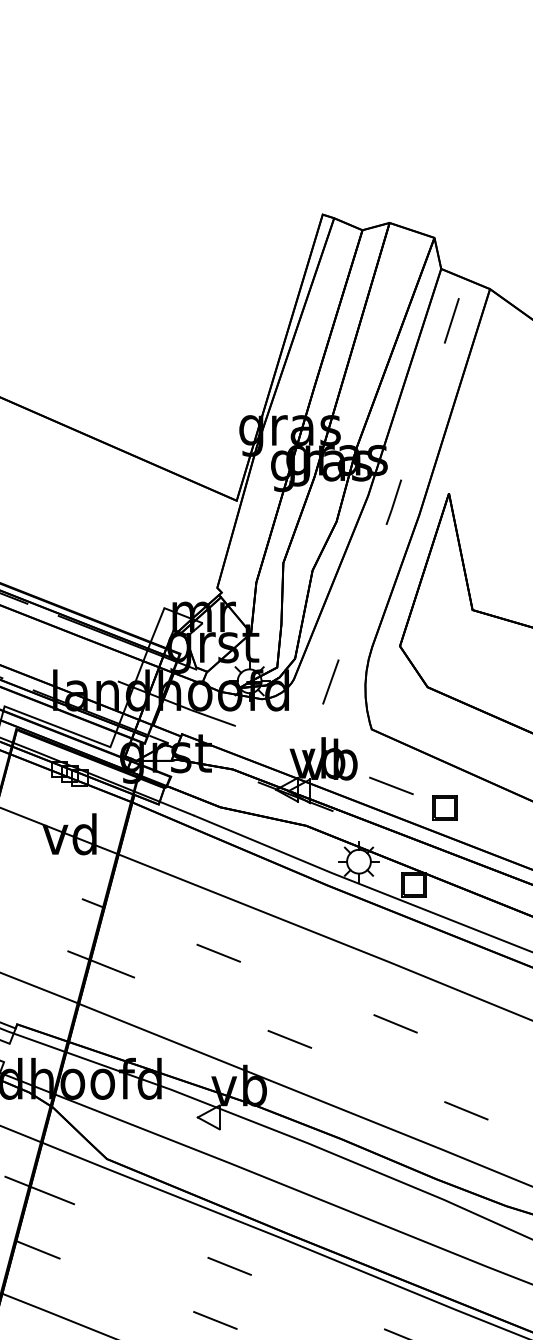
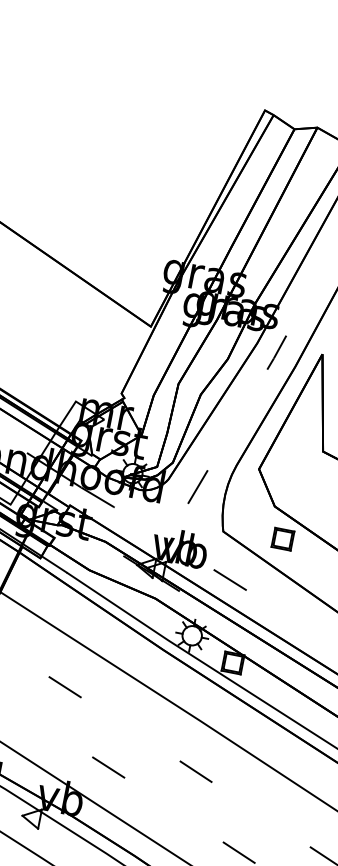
part: (444, 807) -> (282, 539), moved

